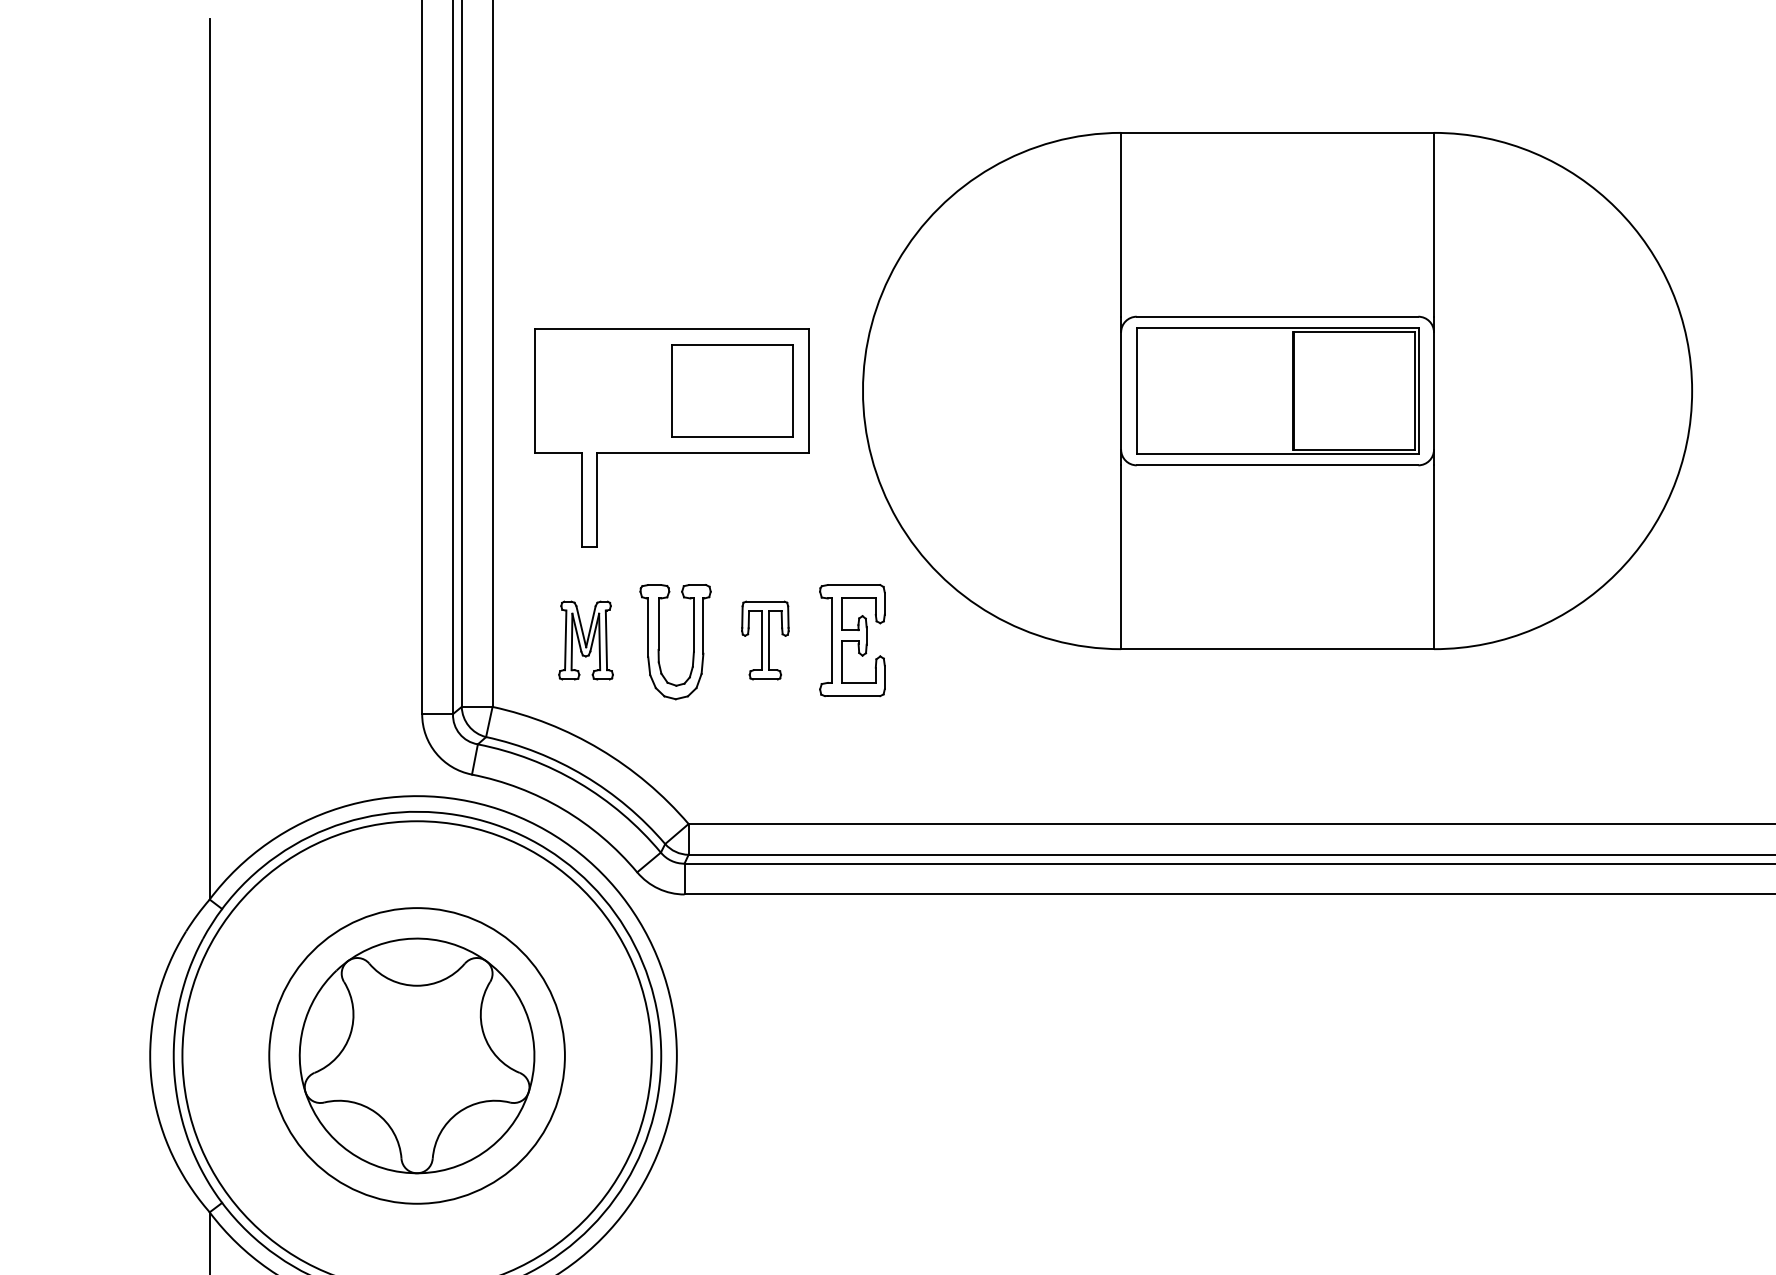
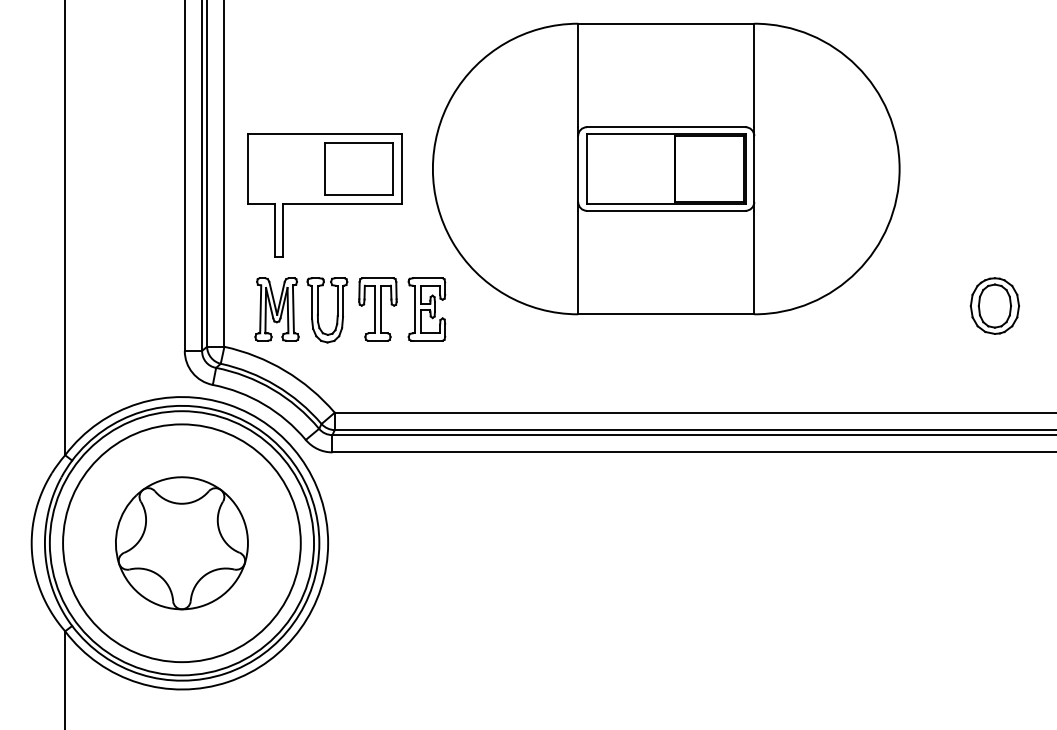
part: (585, 640) -> (276, 309), size x1.43
part: (764, 640) -> (377, 309), size x1.43
circle: (416, 1056) -> (181, 543), size x1.43

